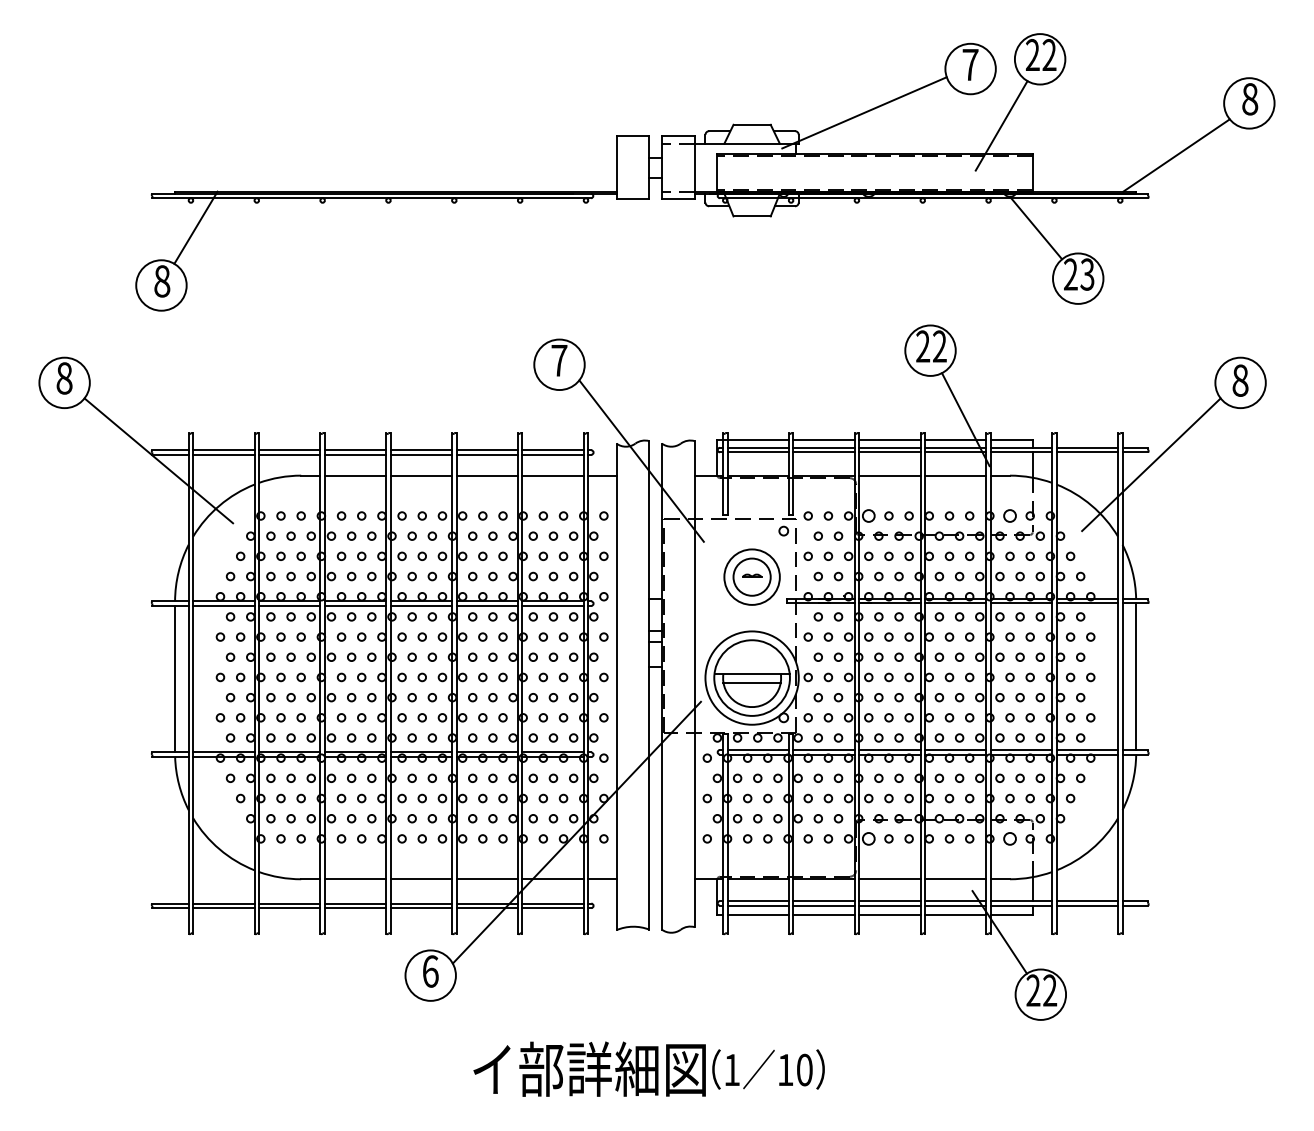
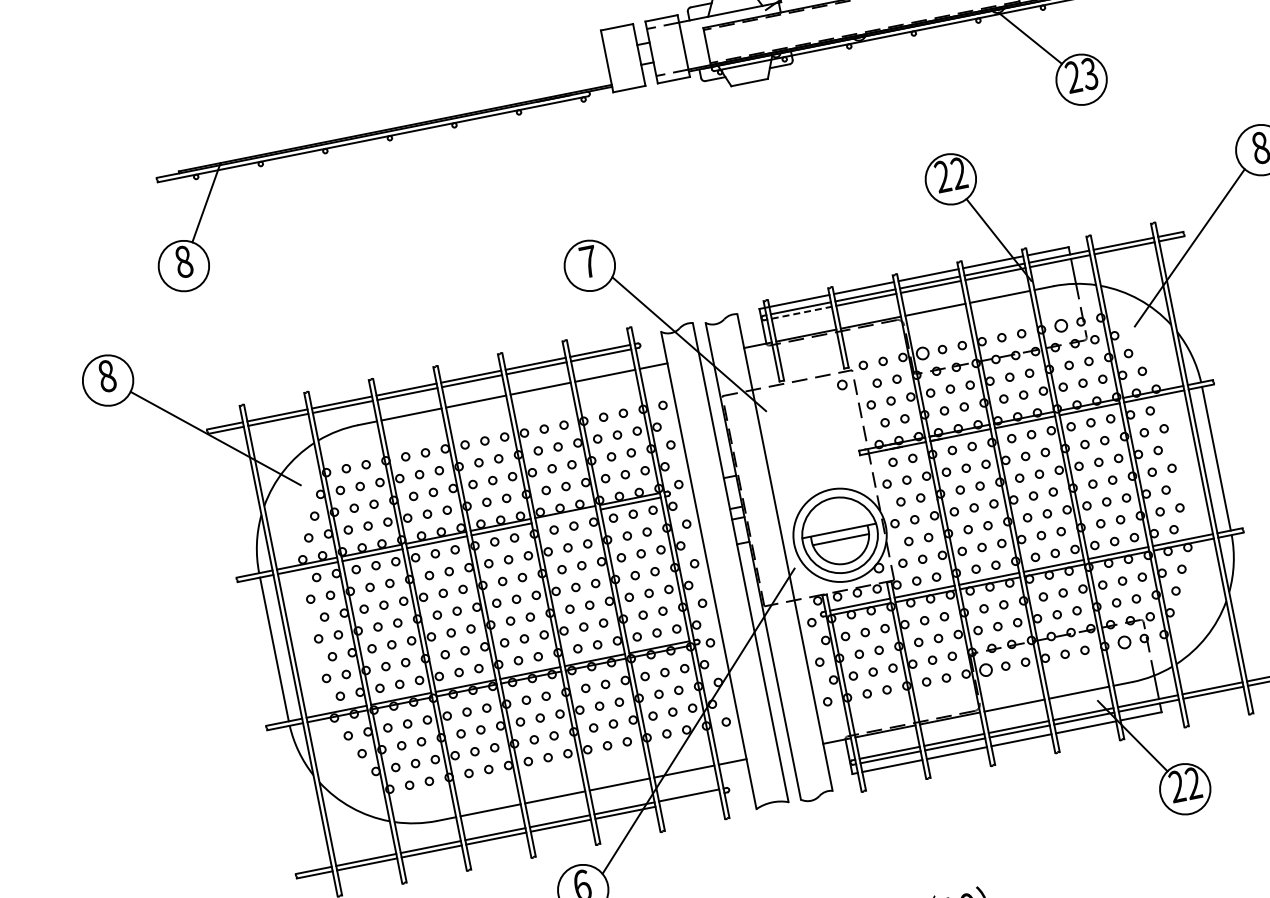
line: (758, 452) -> (802, 312), solid -> dashed
part: (751, 576) -> (819, 435), removed
line: (486, 605) -> (565, 516), removed
line: (552, 908) -> (689, 800), removed

